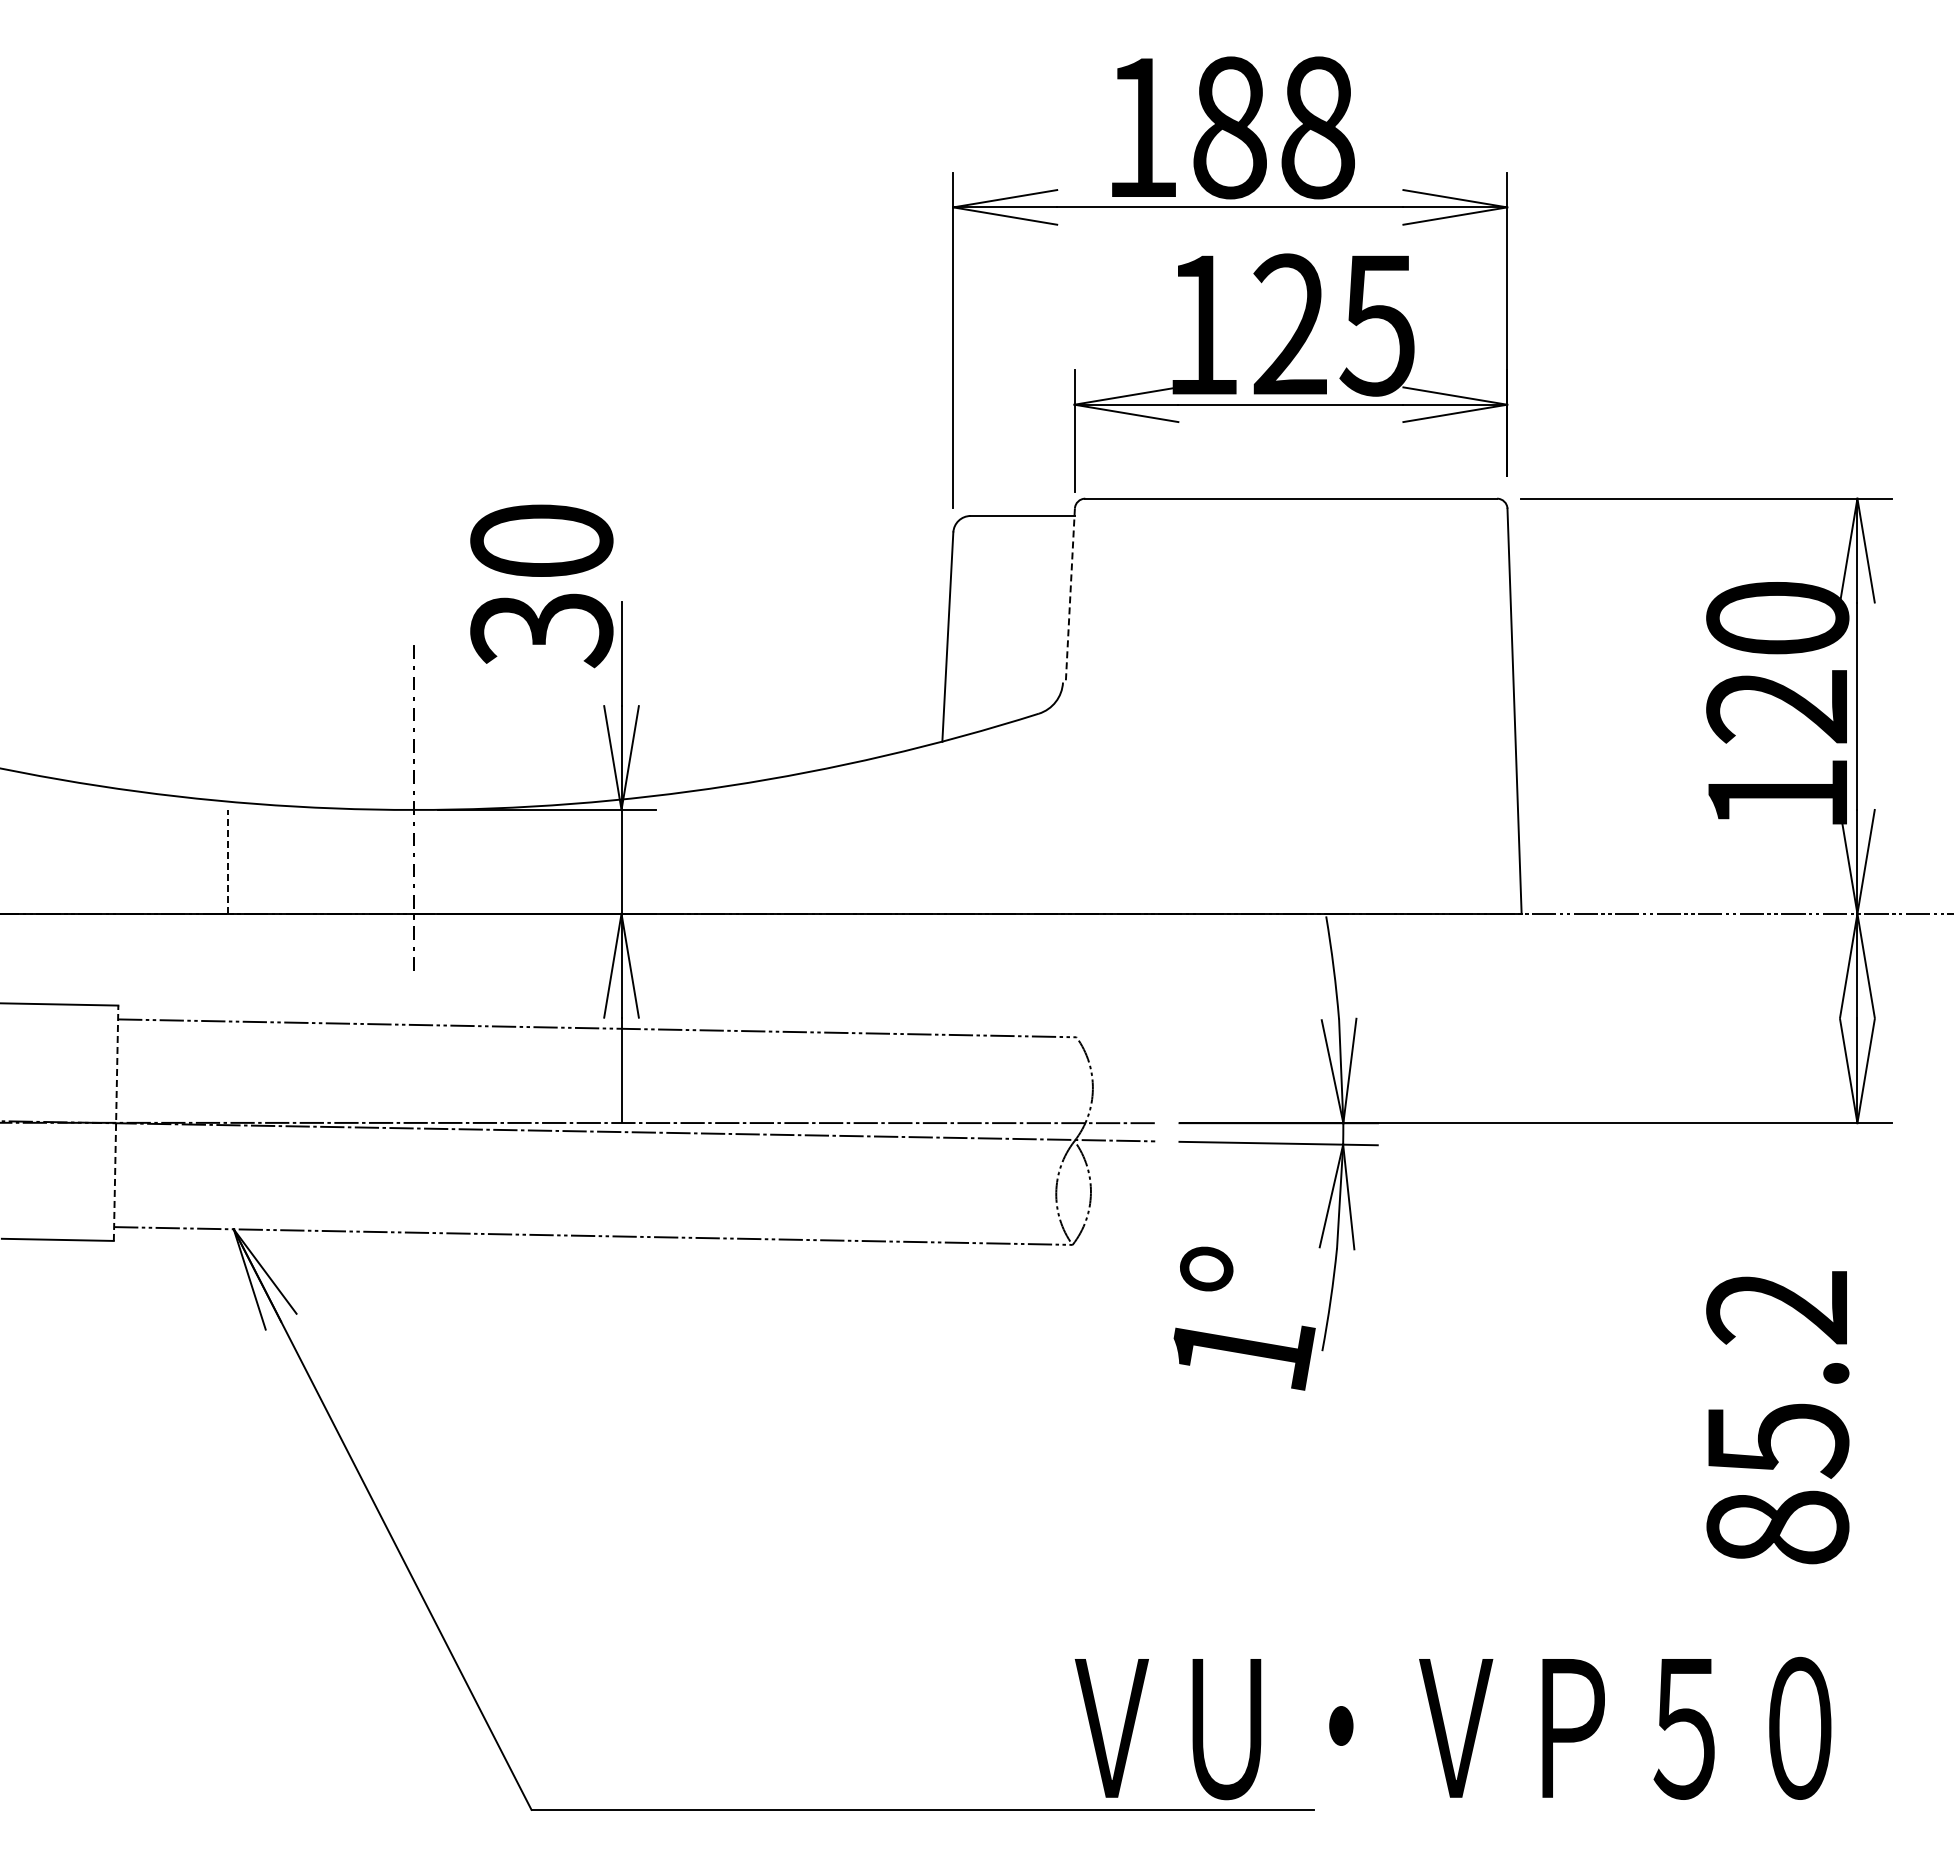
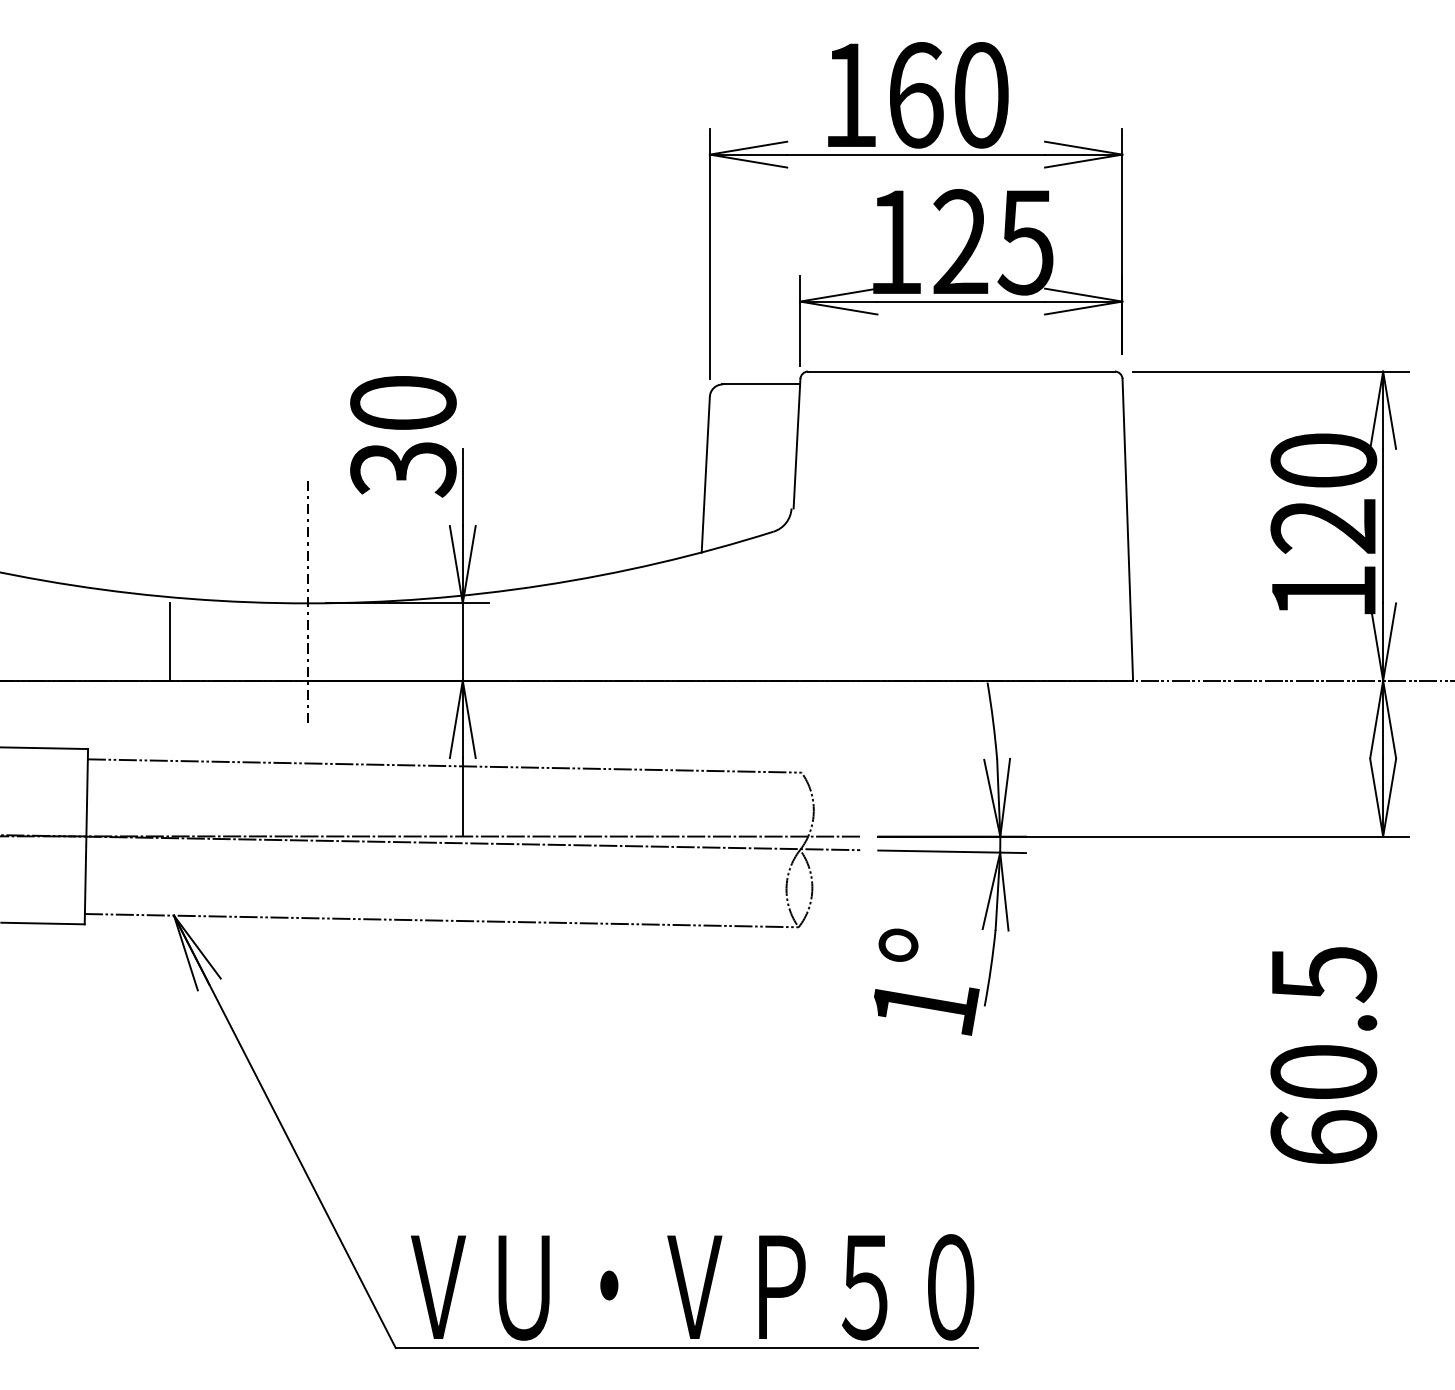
text: (1273, 127) -> (948, 95), 188 -> 160
line: (1070, 596) -> (797, 444), dashed -> solid
line: (228, 861) -> (170, 641), dashed -> solid
line: (116, 1123) -> (86, 836), dashed -> solid
text: (1777, 1417) -> (1323, 1055), 85.2 -> 60.5
text: (1452, 1728) -> (692, 1287), moved

